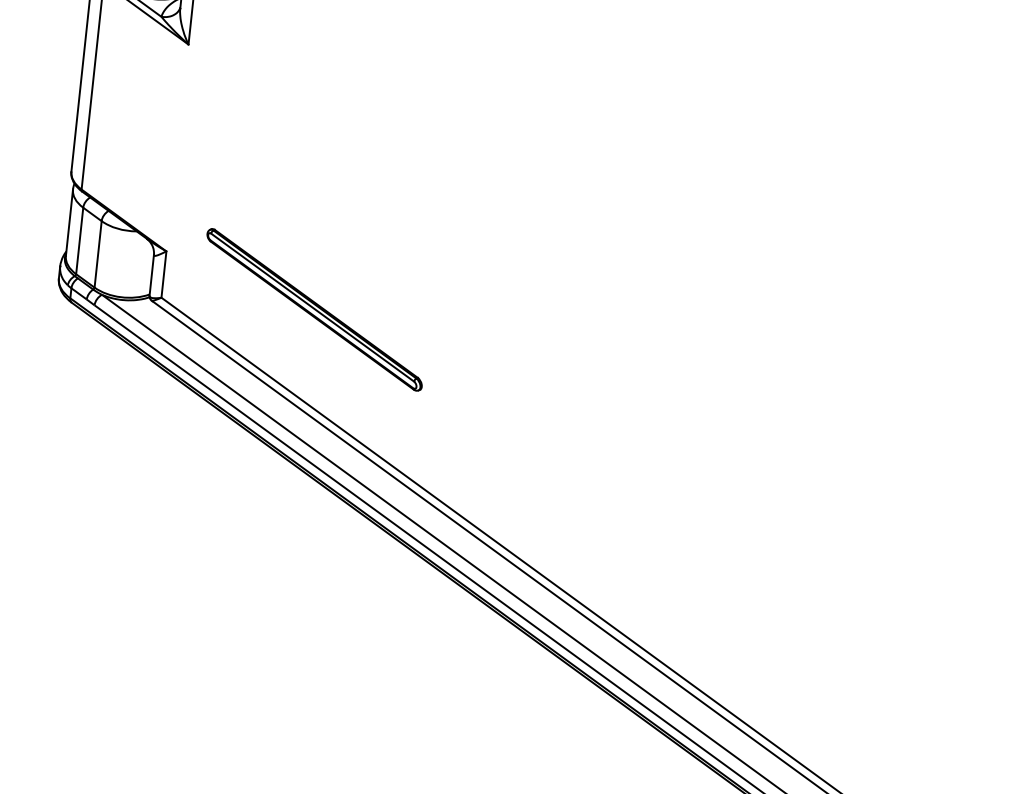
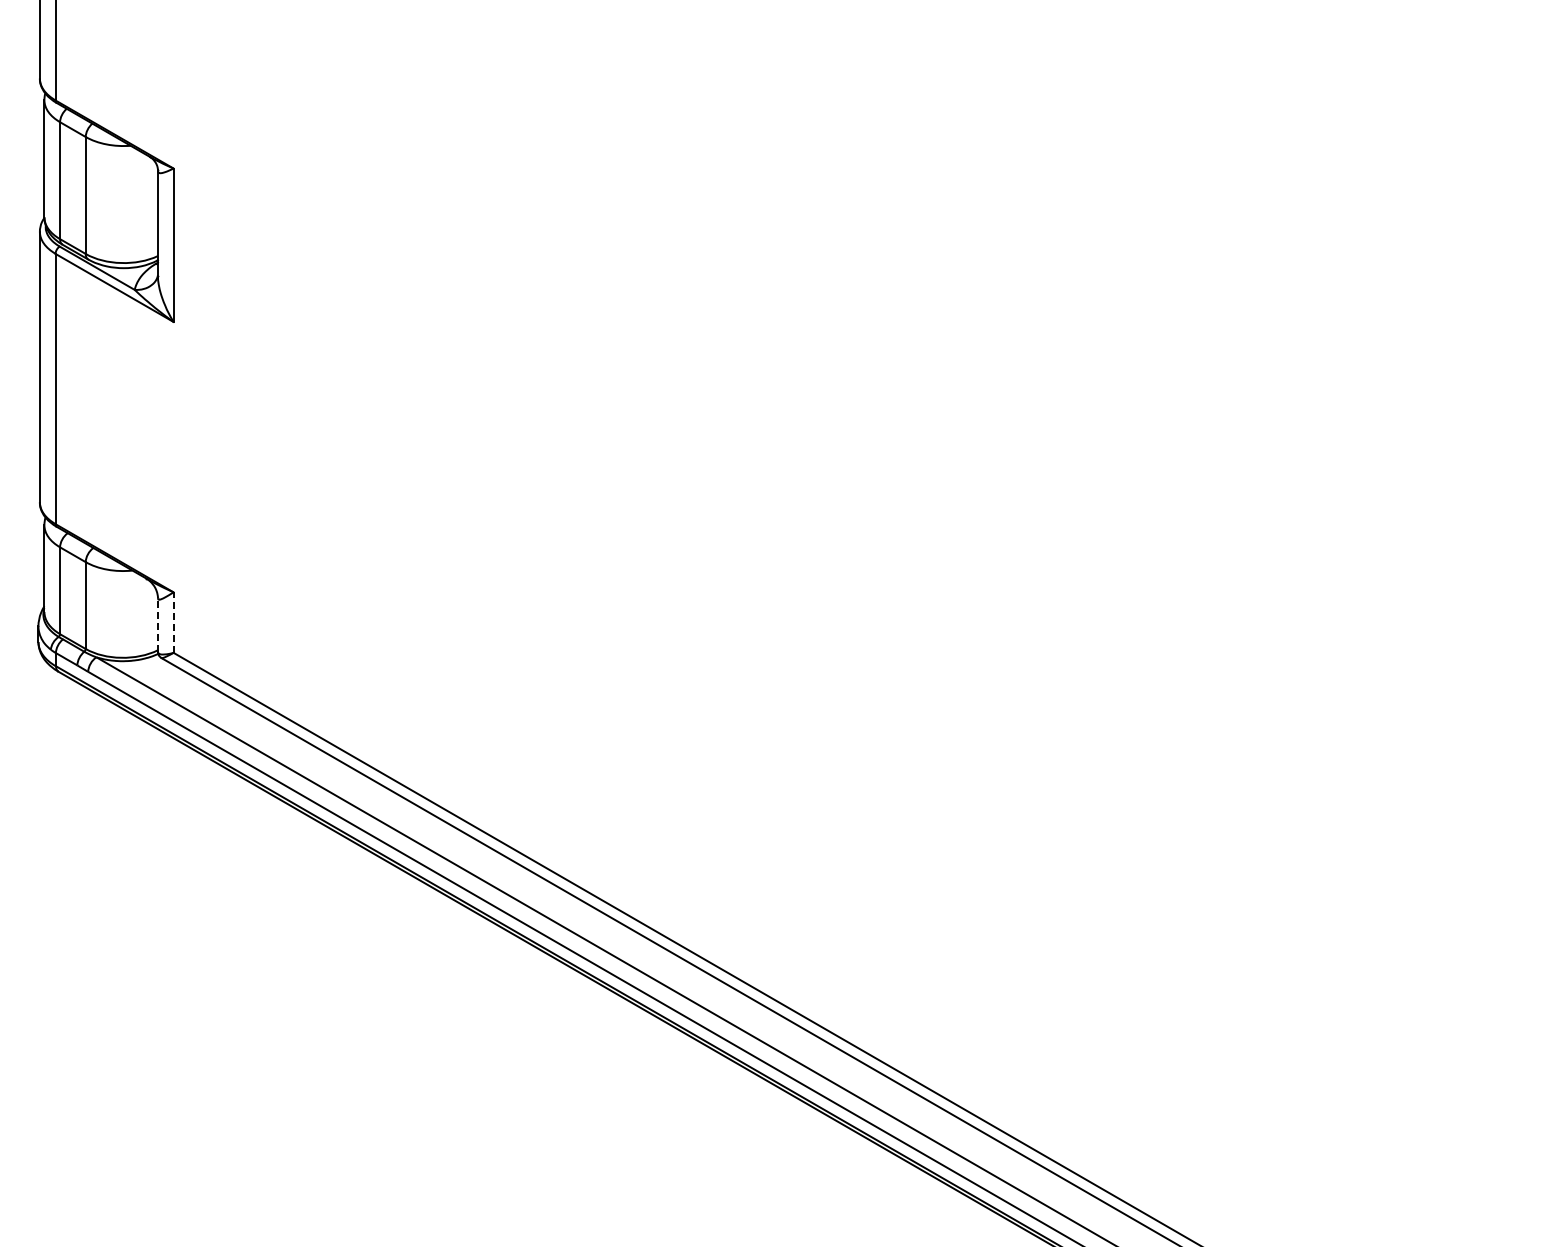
line: (152, 274) -> (158, 624), solid -> dashed
line: (163, 274) -> (173, 622), solid -> dashed
part: (314, 309) -> (373, 647), removed

